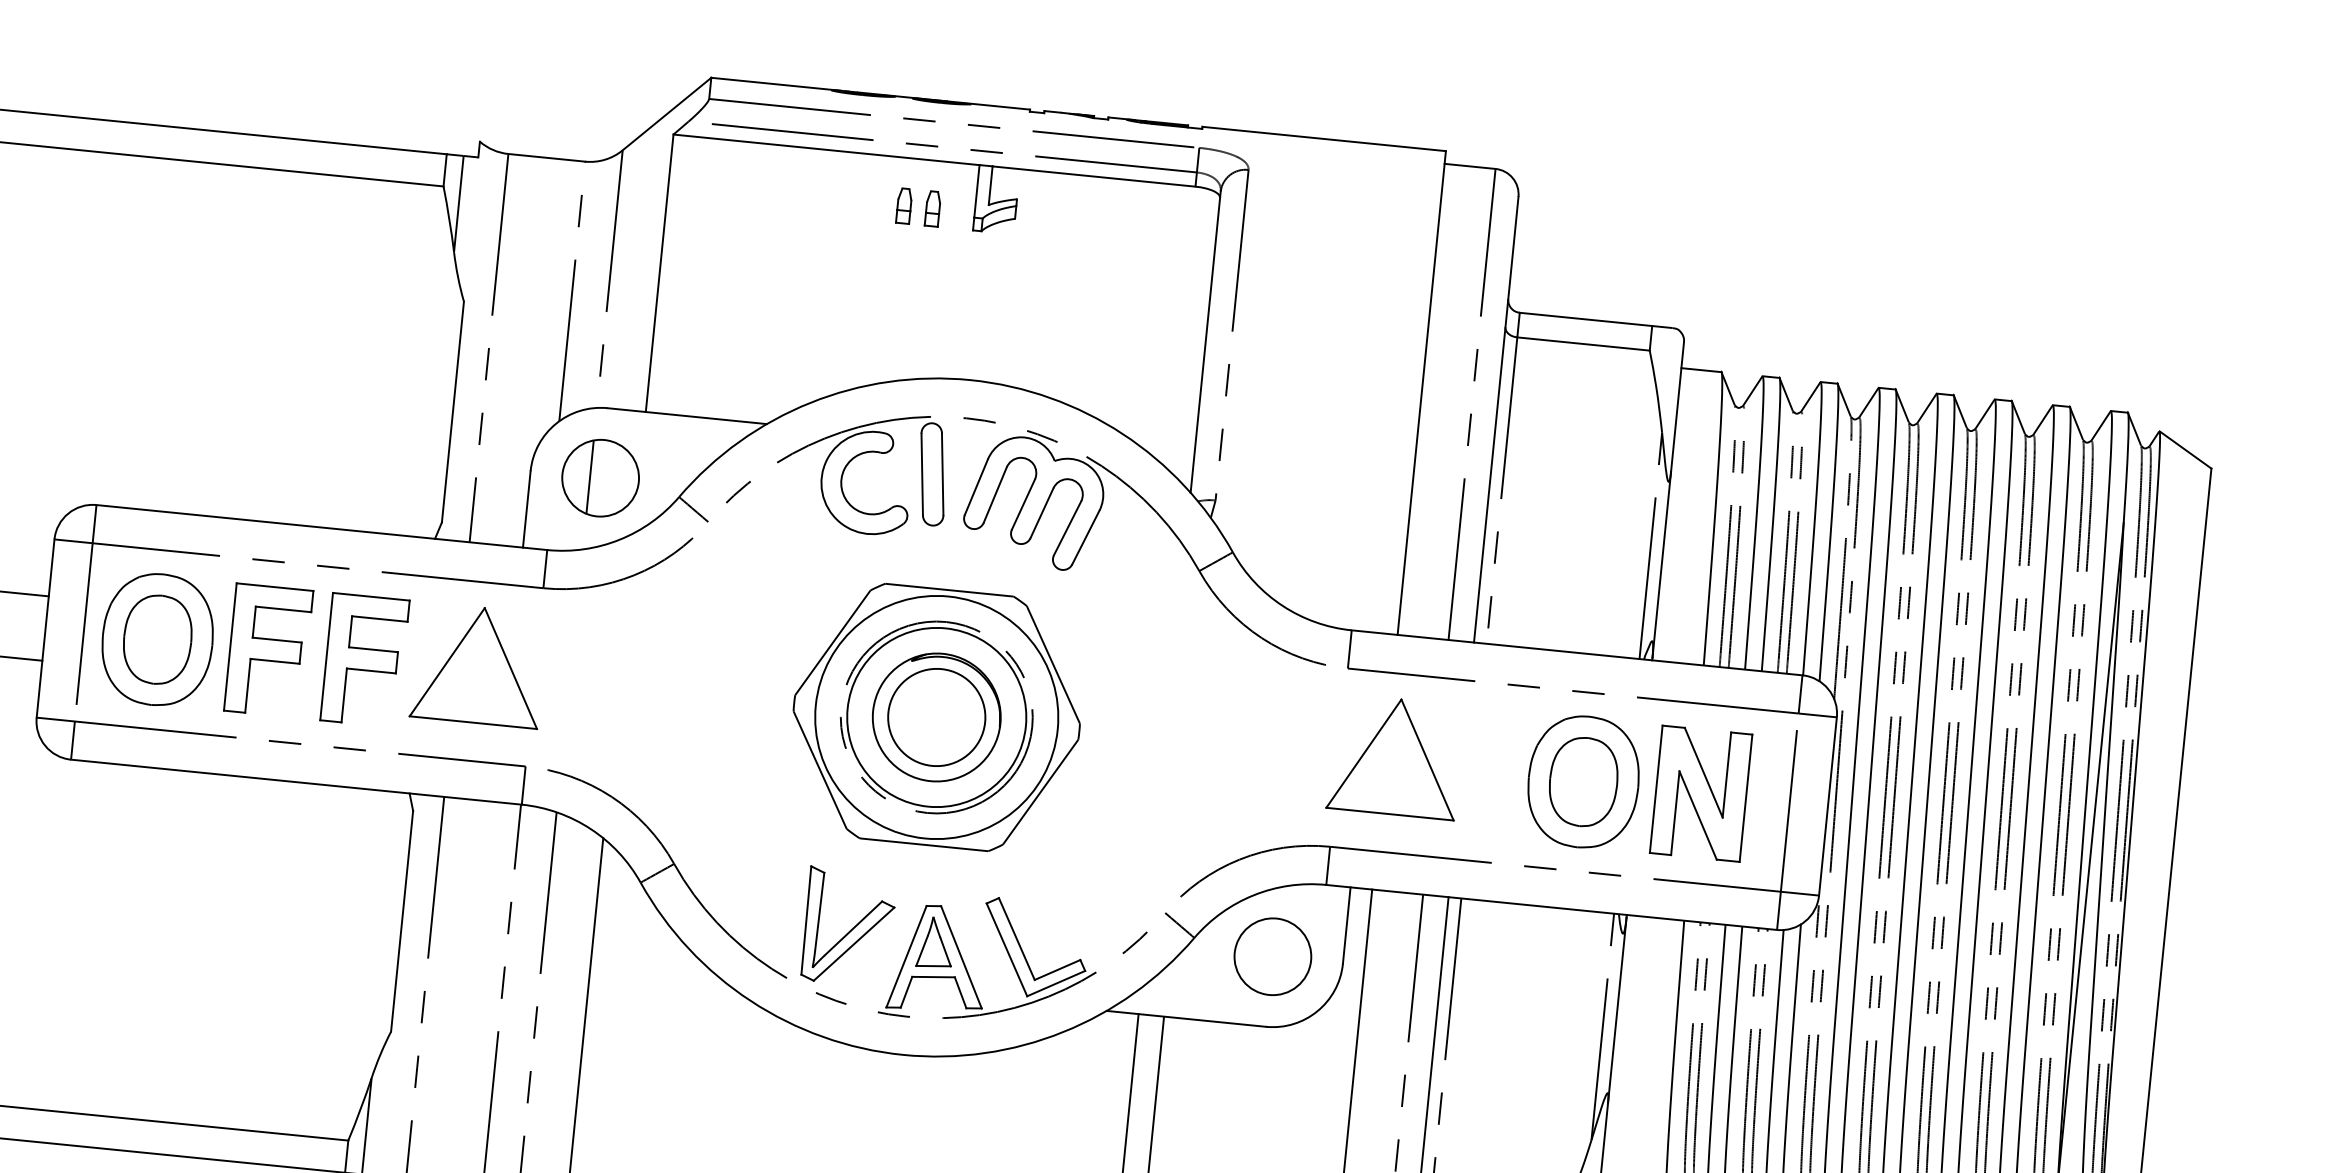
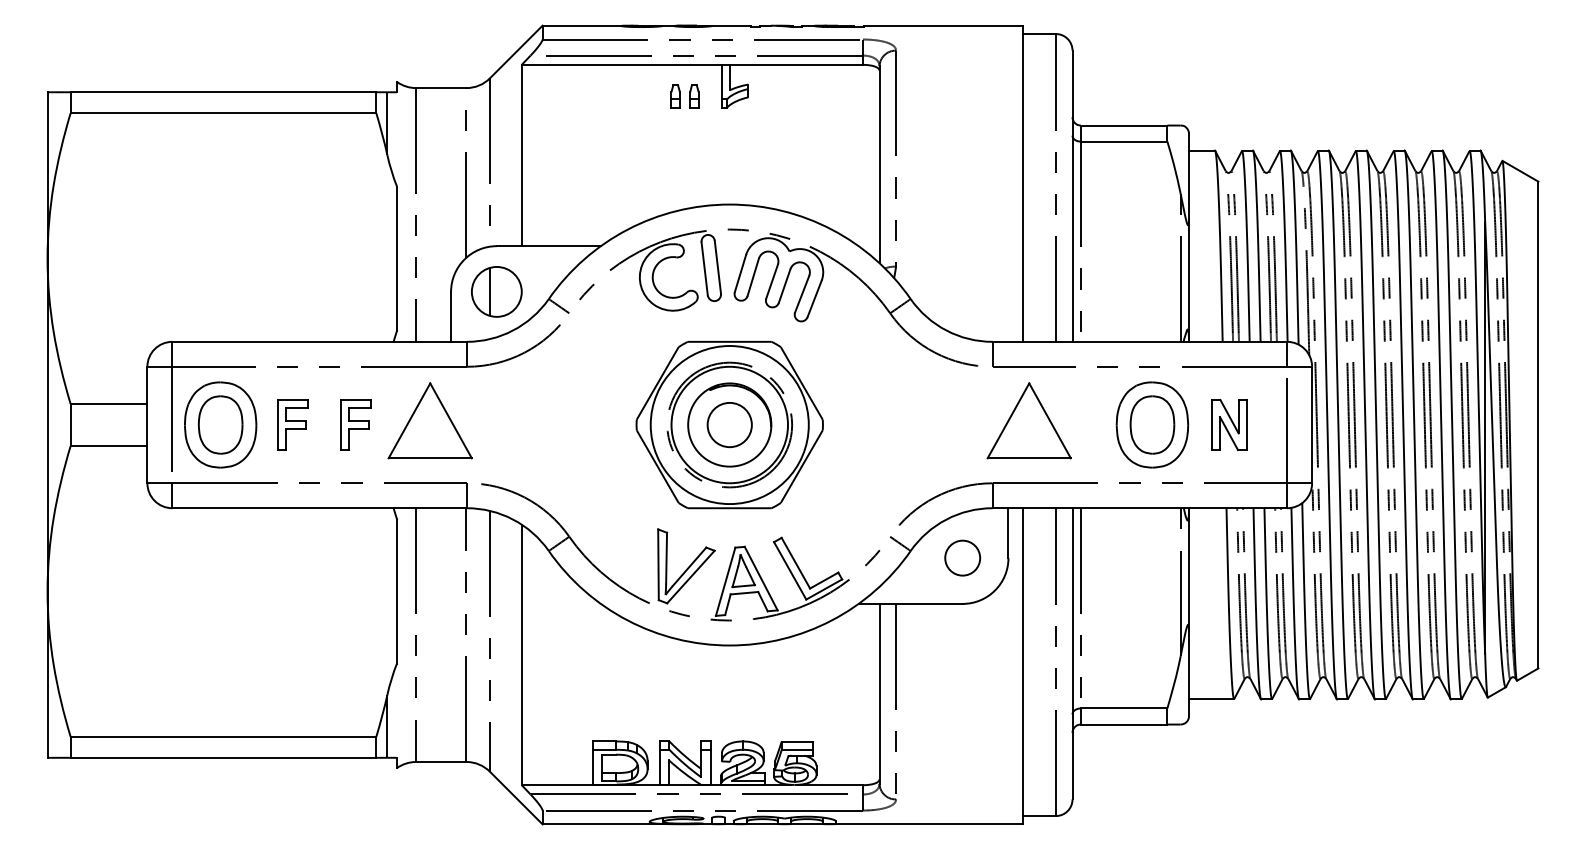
part: (267, 649) -> (292, 424), size x0.6
part: (364, 659) -> (355, 424), size x0.6
circle: (936, 716) -> (729, 424), size x0.7
part: (1701, 793) -> (1229, 424), size x0.6
circle: (1272, 957) -> (962, 558), size x0.7

